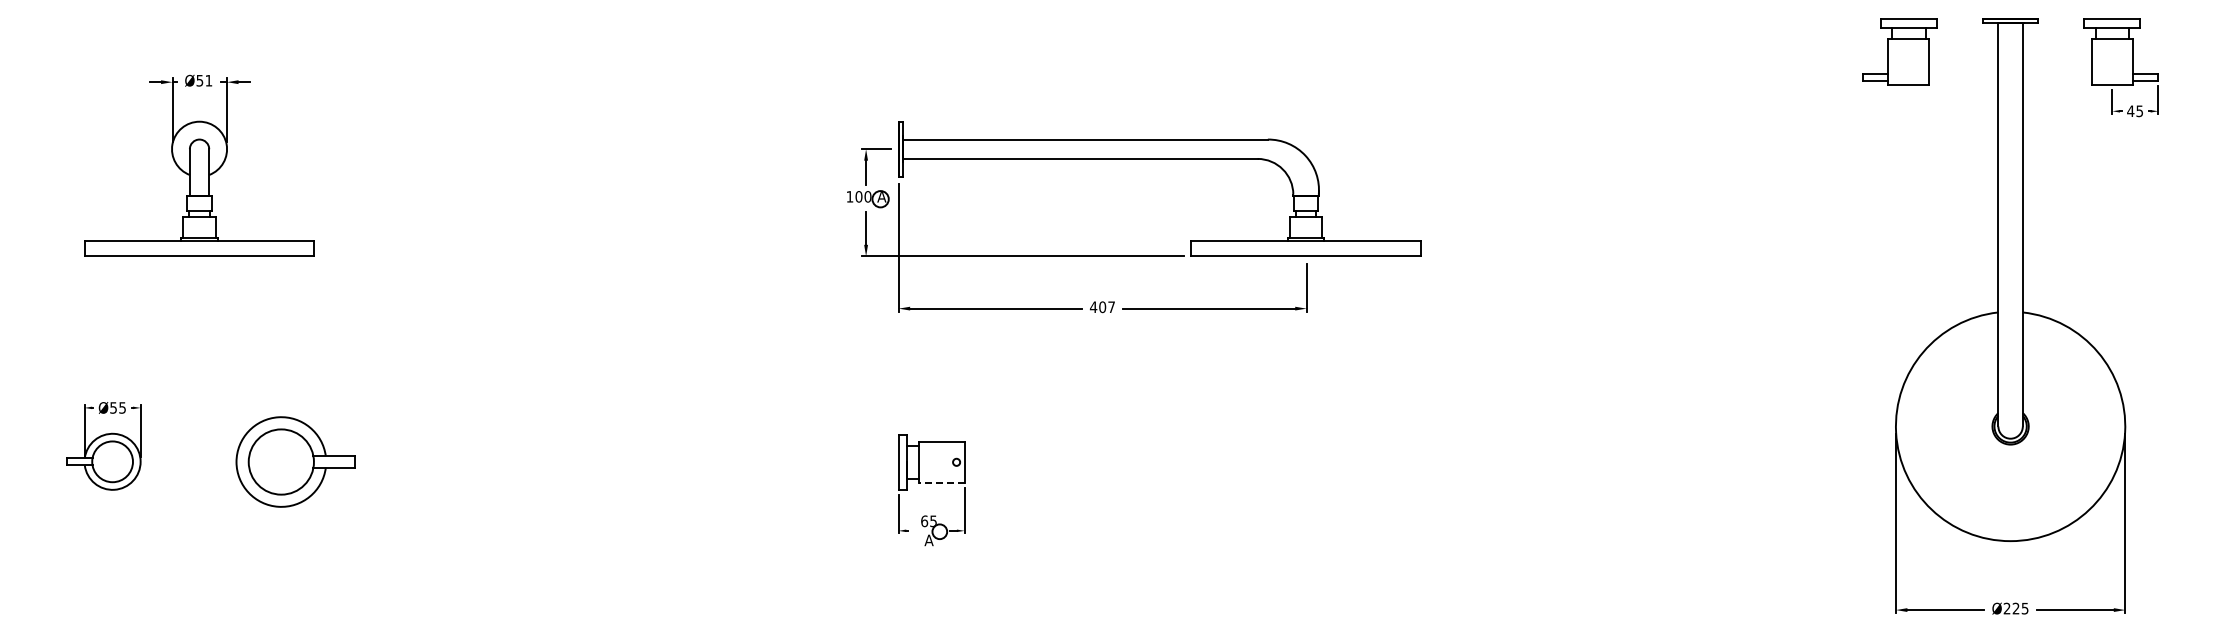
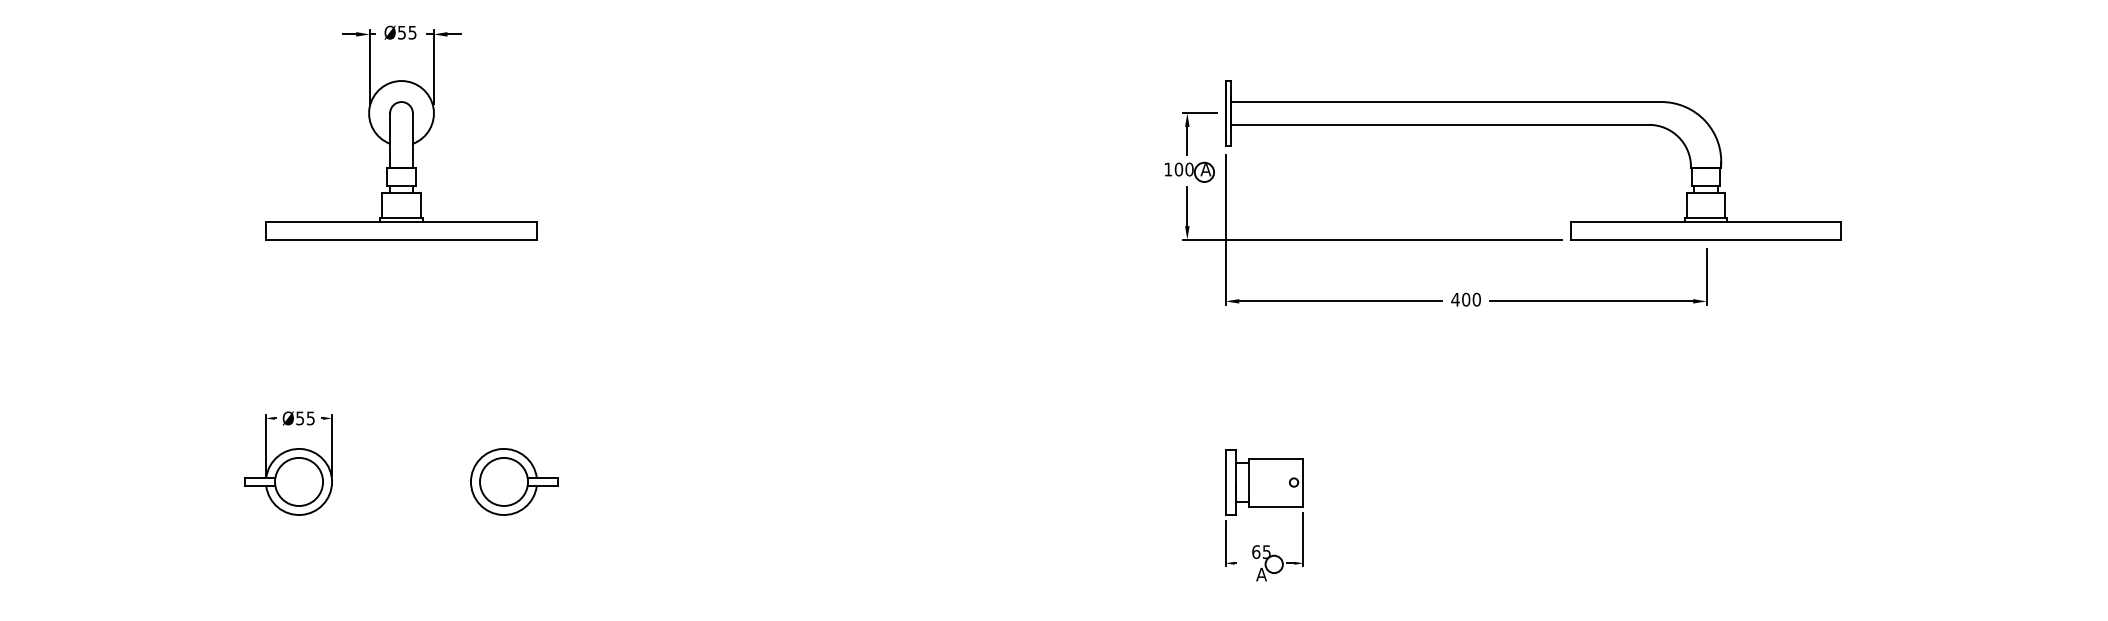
text: (208, 80) -> (412, 32), Ø51 -> Ø55
text: (1111, 307) -> (1476, 300), 407 -> 400
part: (294, 461) -> (513, 481), size x0.62
line: (941, 482) -> (1276, 506), dashed -> solid

